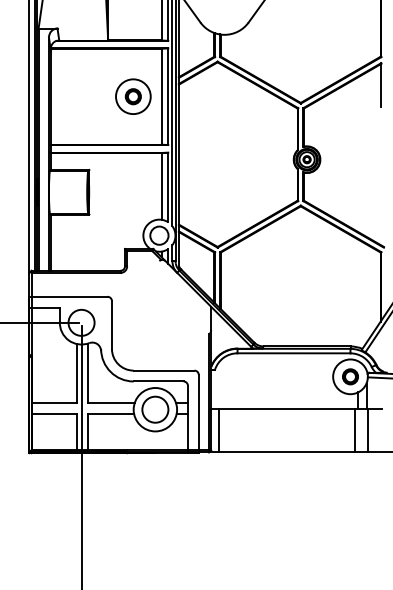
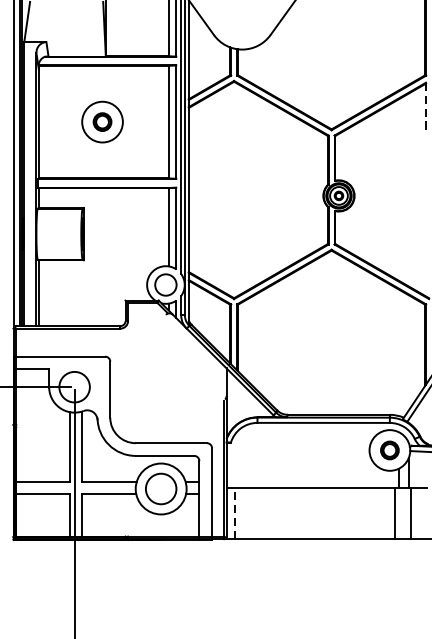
line: (381, 85) -> (426, 108), solid -> dashed
part: (133, 96) -> (102, 121), moved
line: (218, 430) -> (235, 513), solid -> dashed

